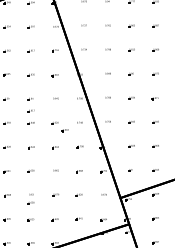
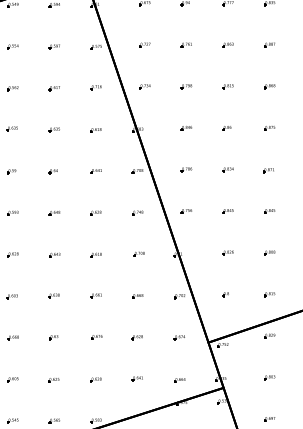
part: (30, 110) -> (52, 191), removed
part: (64, 130) -> (111, 225), removed
part: (30, 202) -> (52, 350), removed

